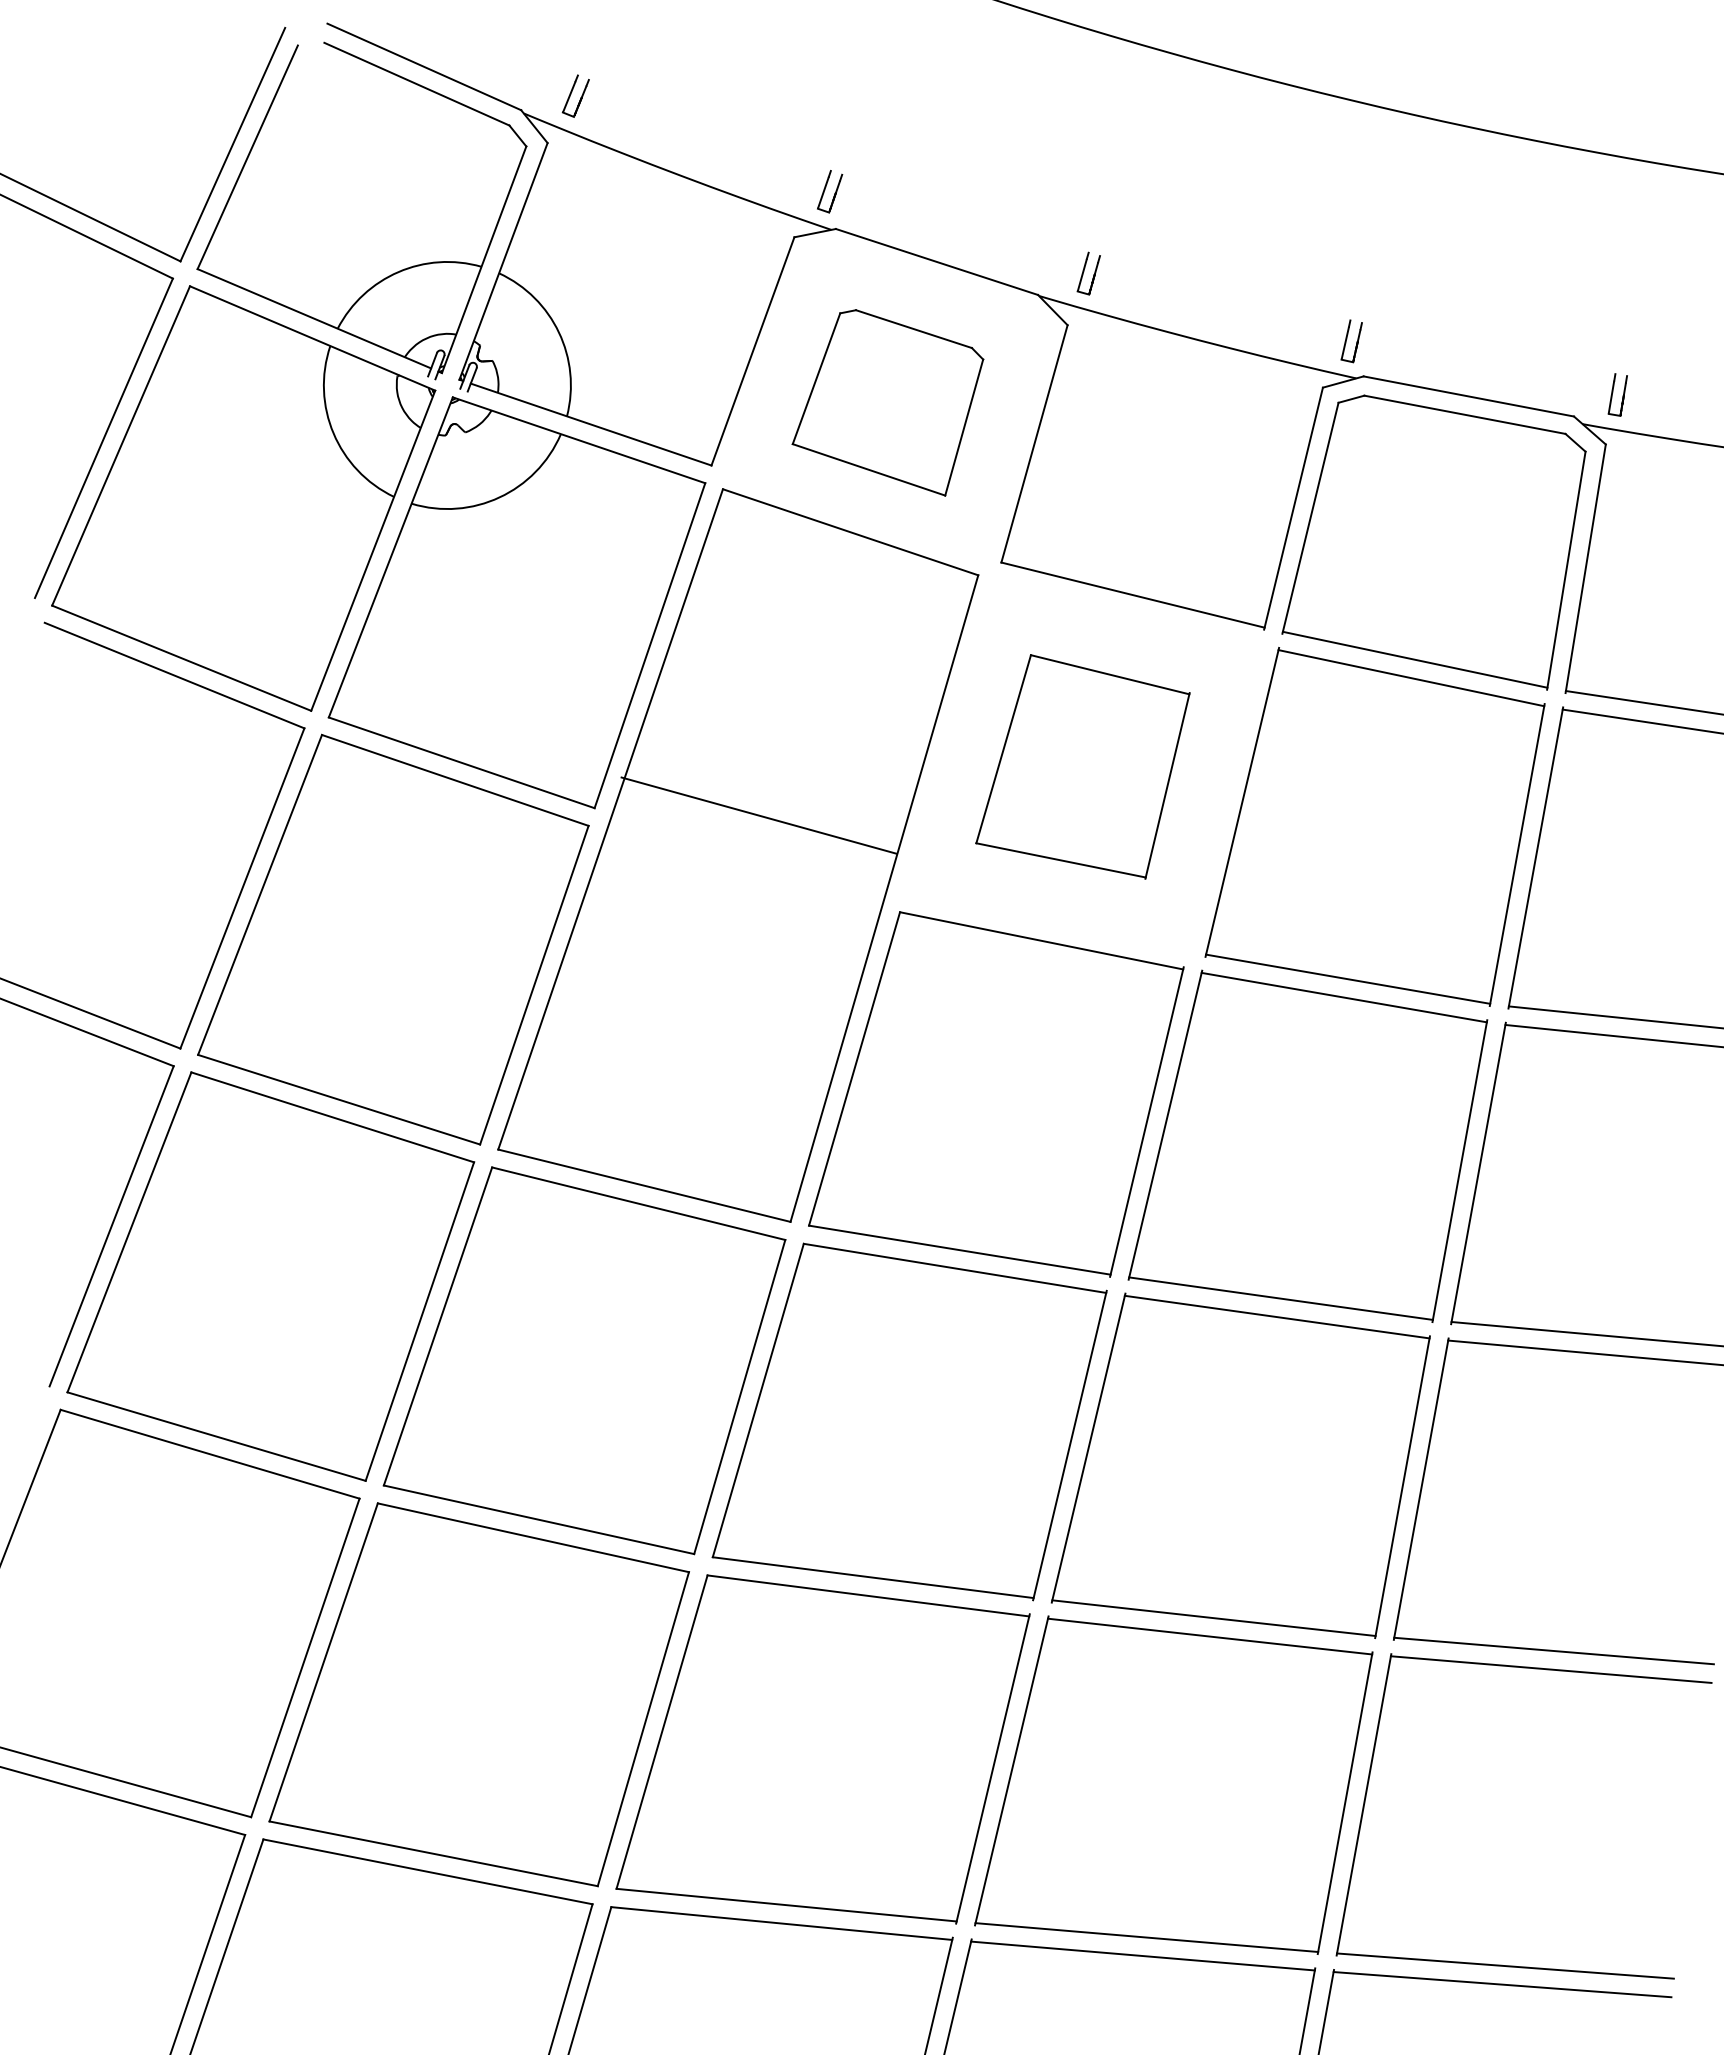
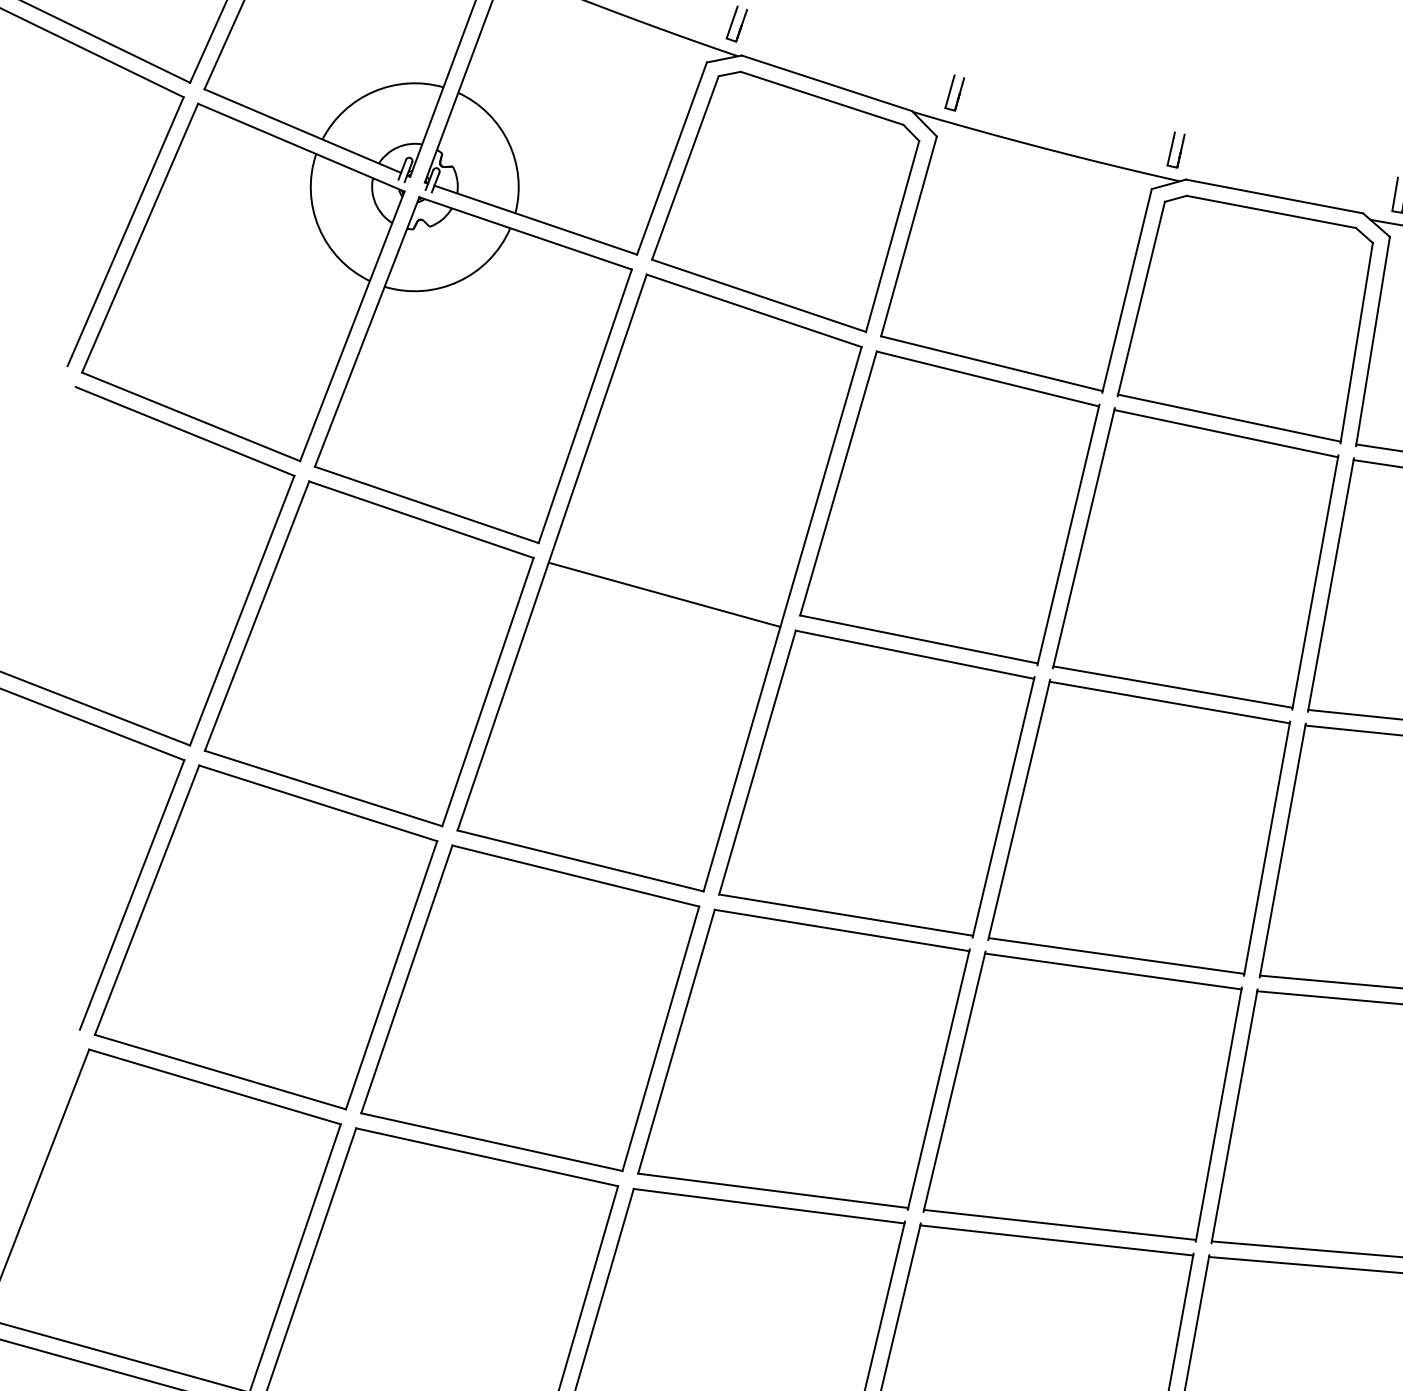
part: (887, 402) -> (785, 201), size x1.67
part: (1082, 766) -> (949, 508), size x1.67
line: (758, 815) -> (664, 594), moved

